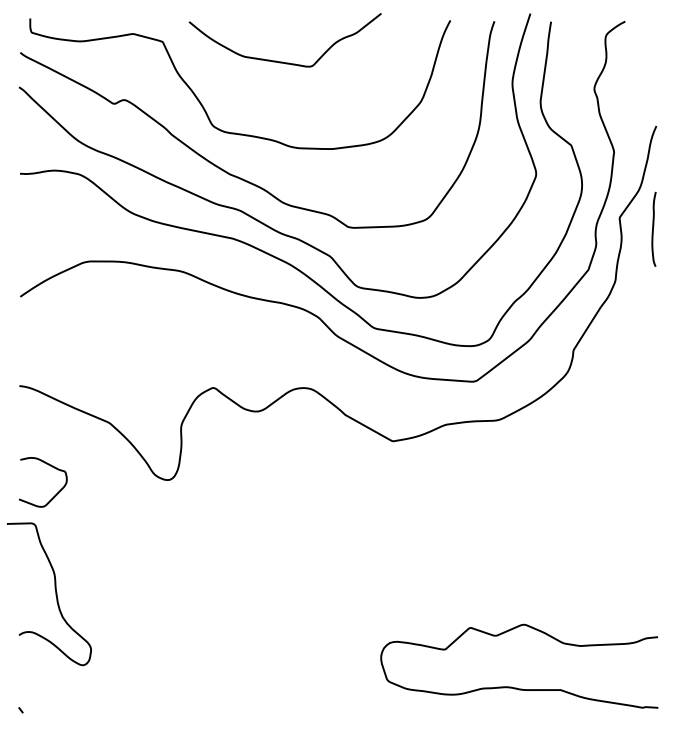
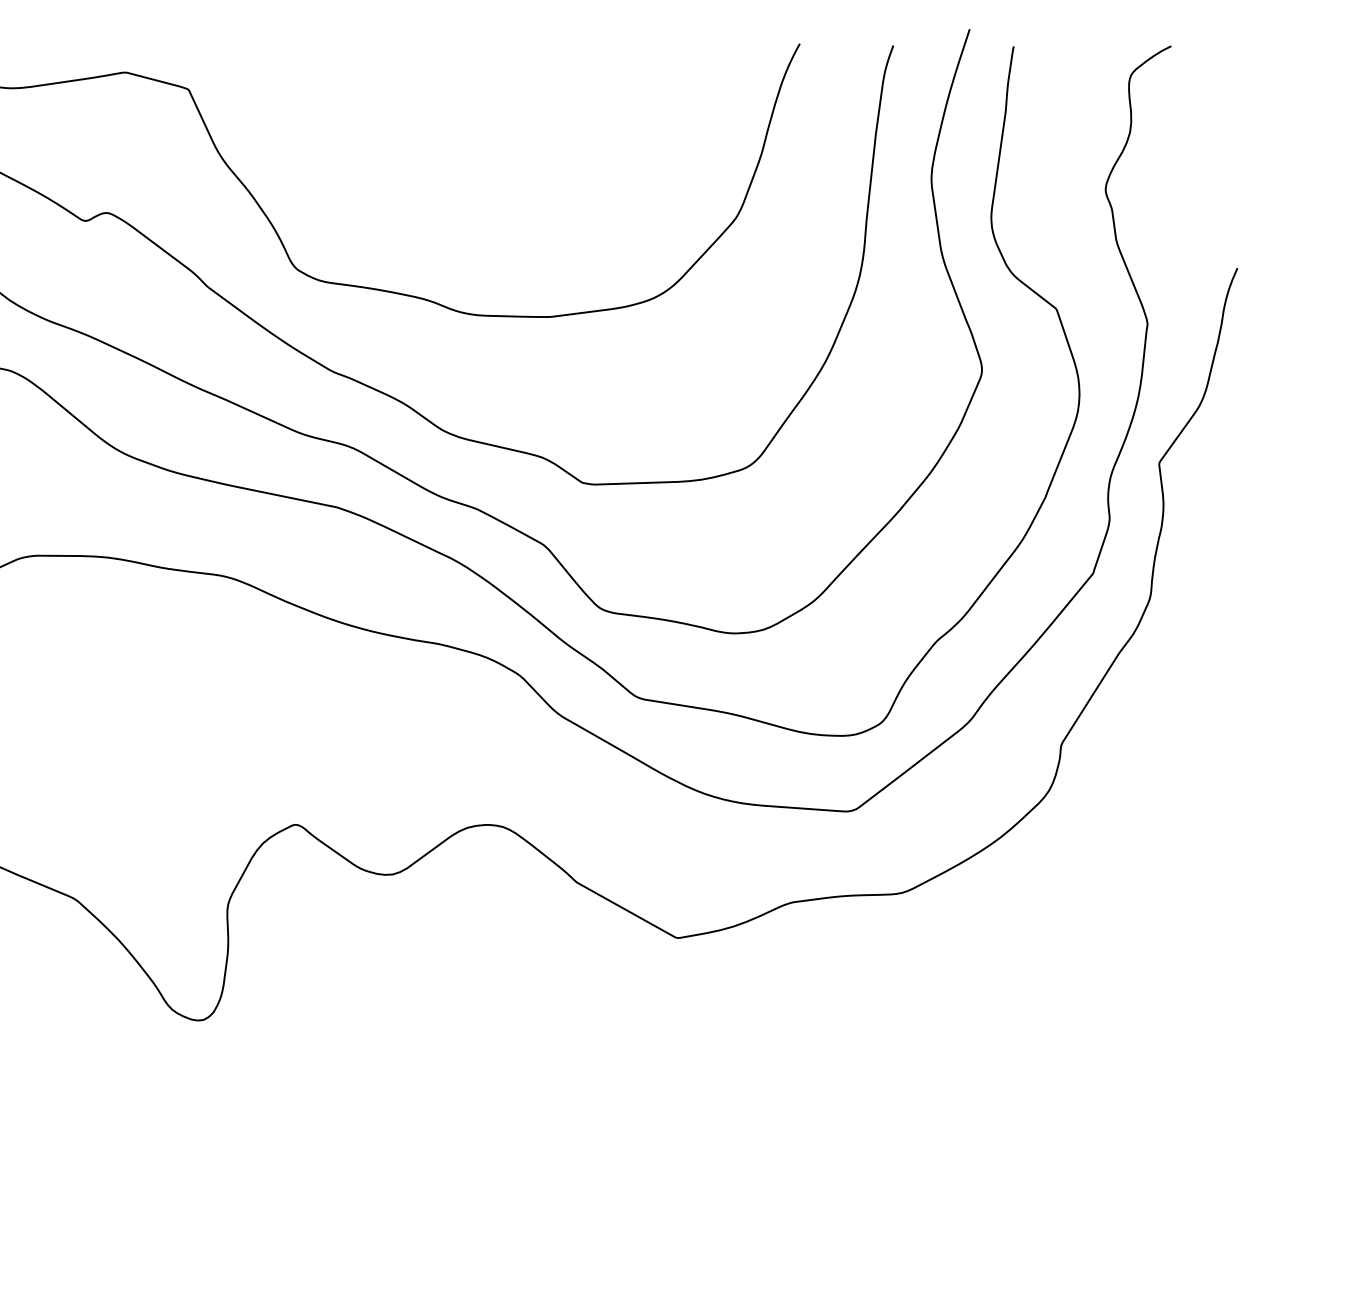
curve: (282, 61) -> (442, 130), removed
curve: (653, 228) -> (1231, 485), removed

